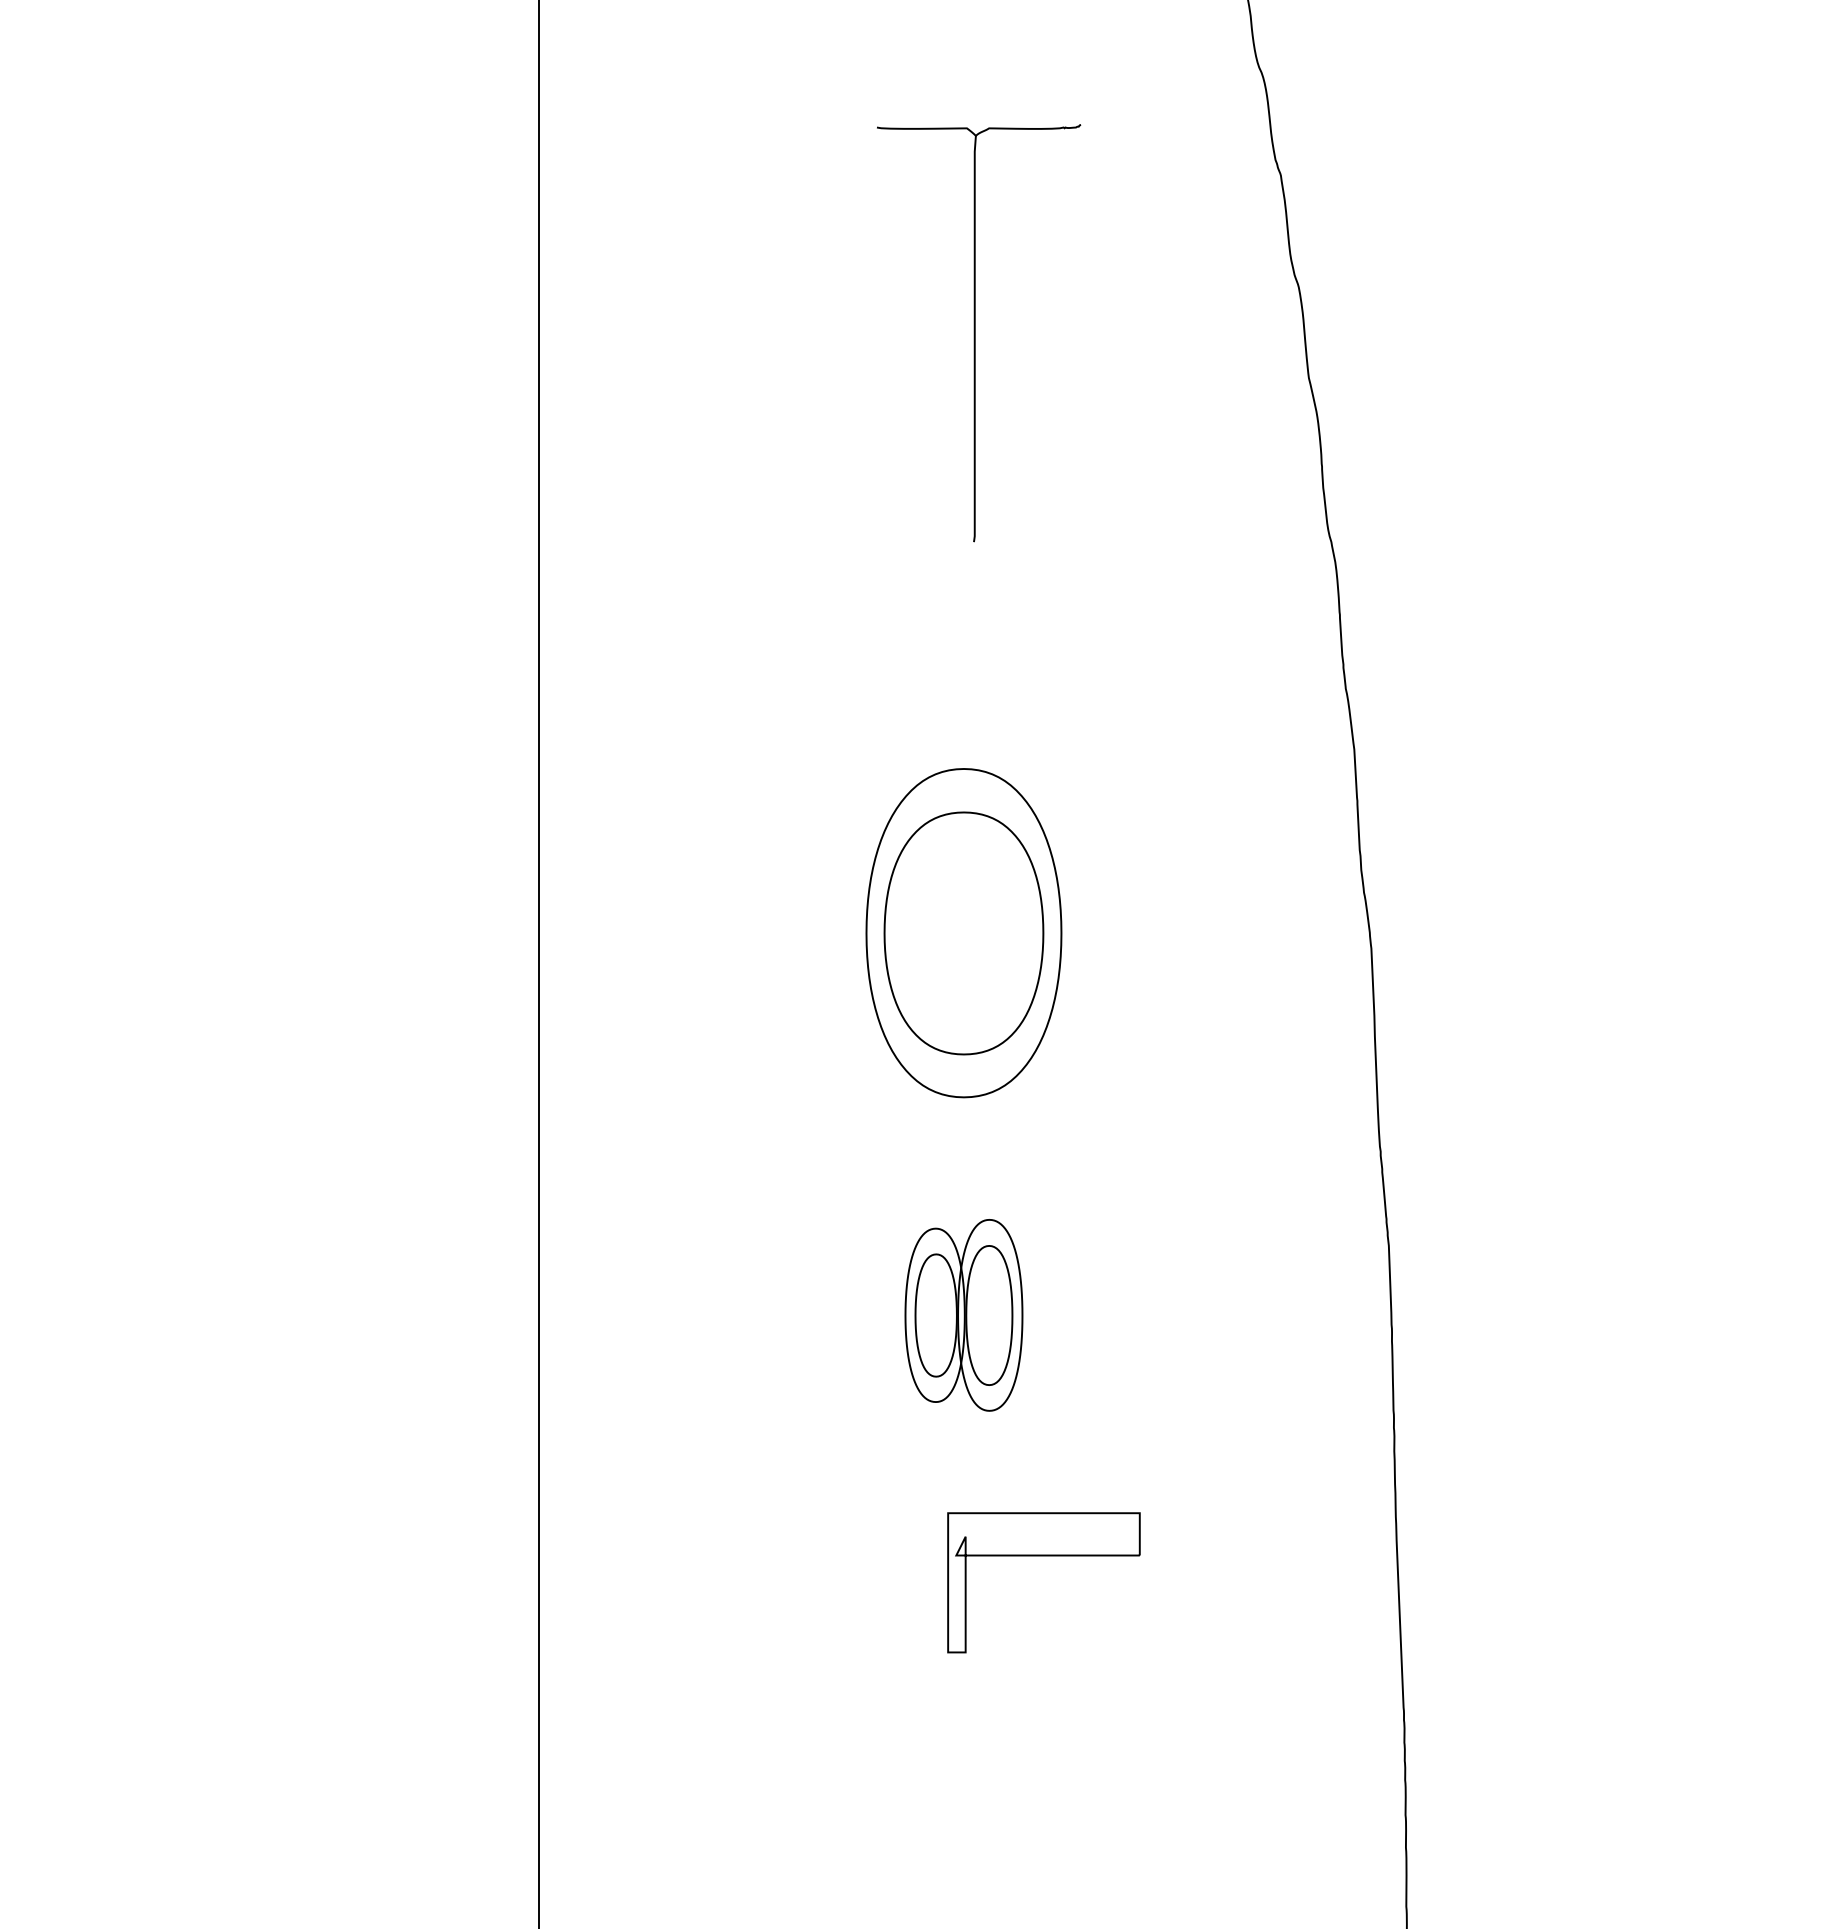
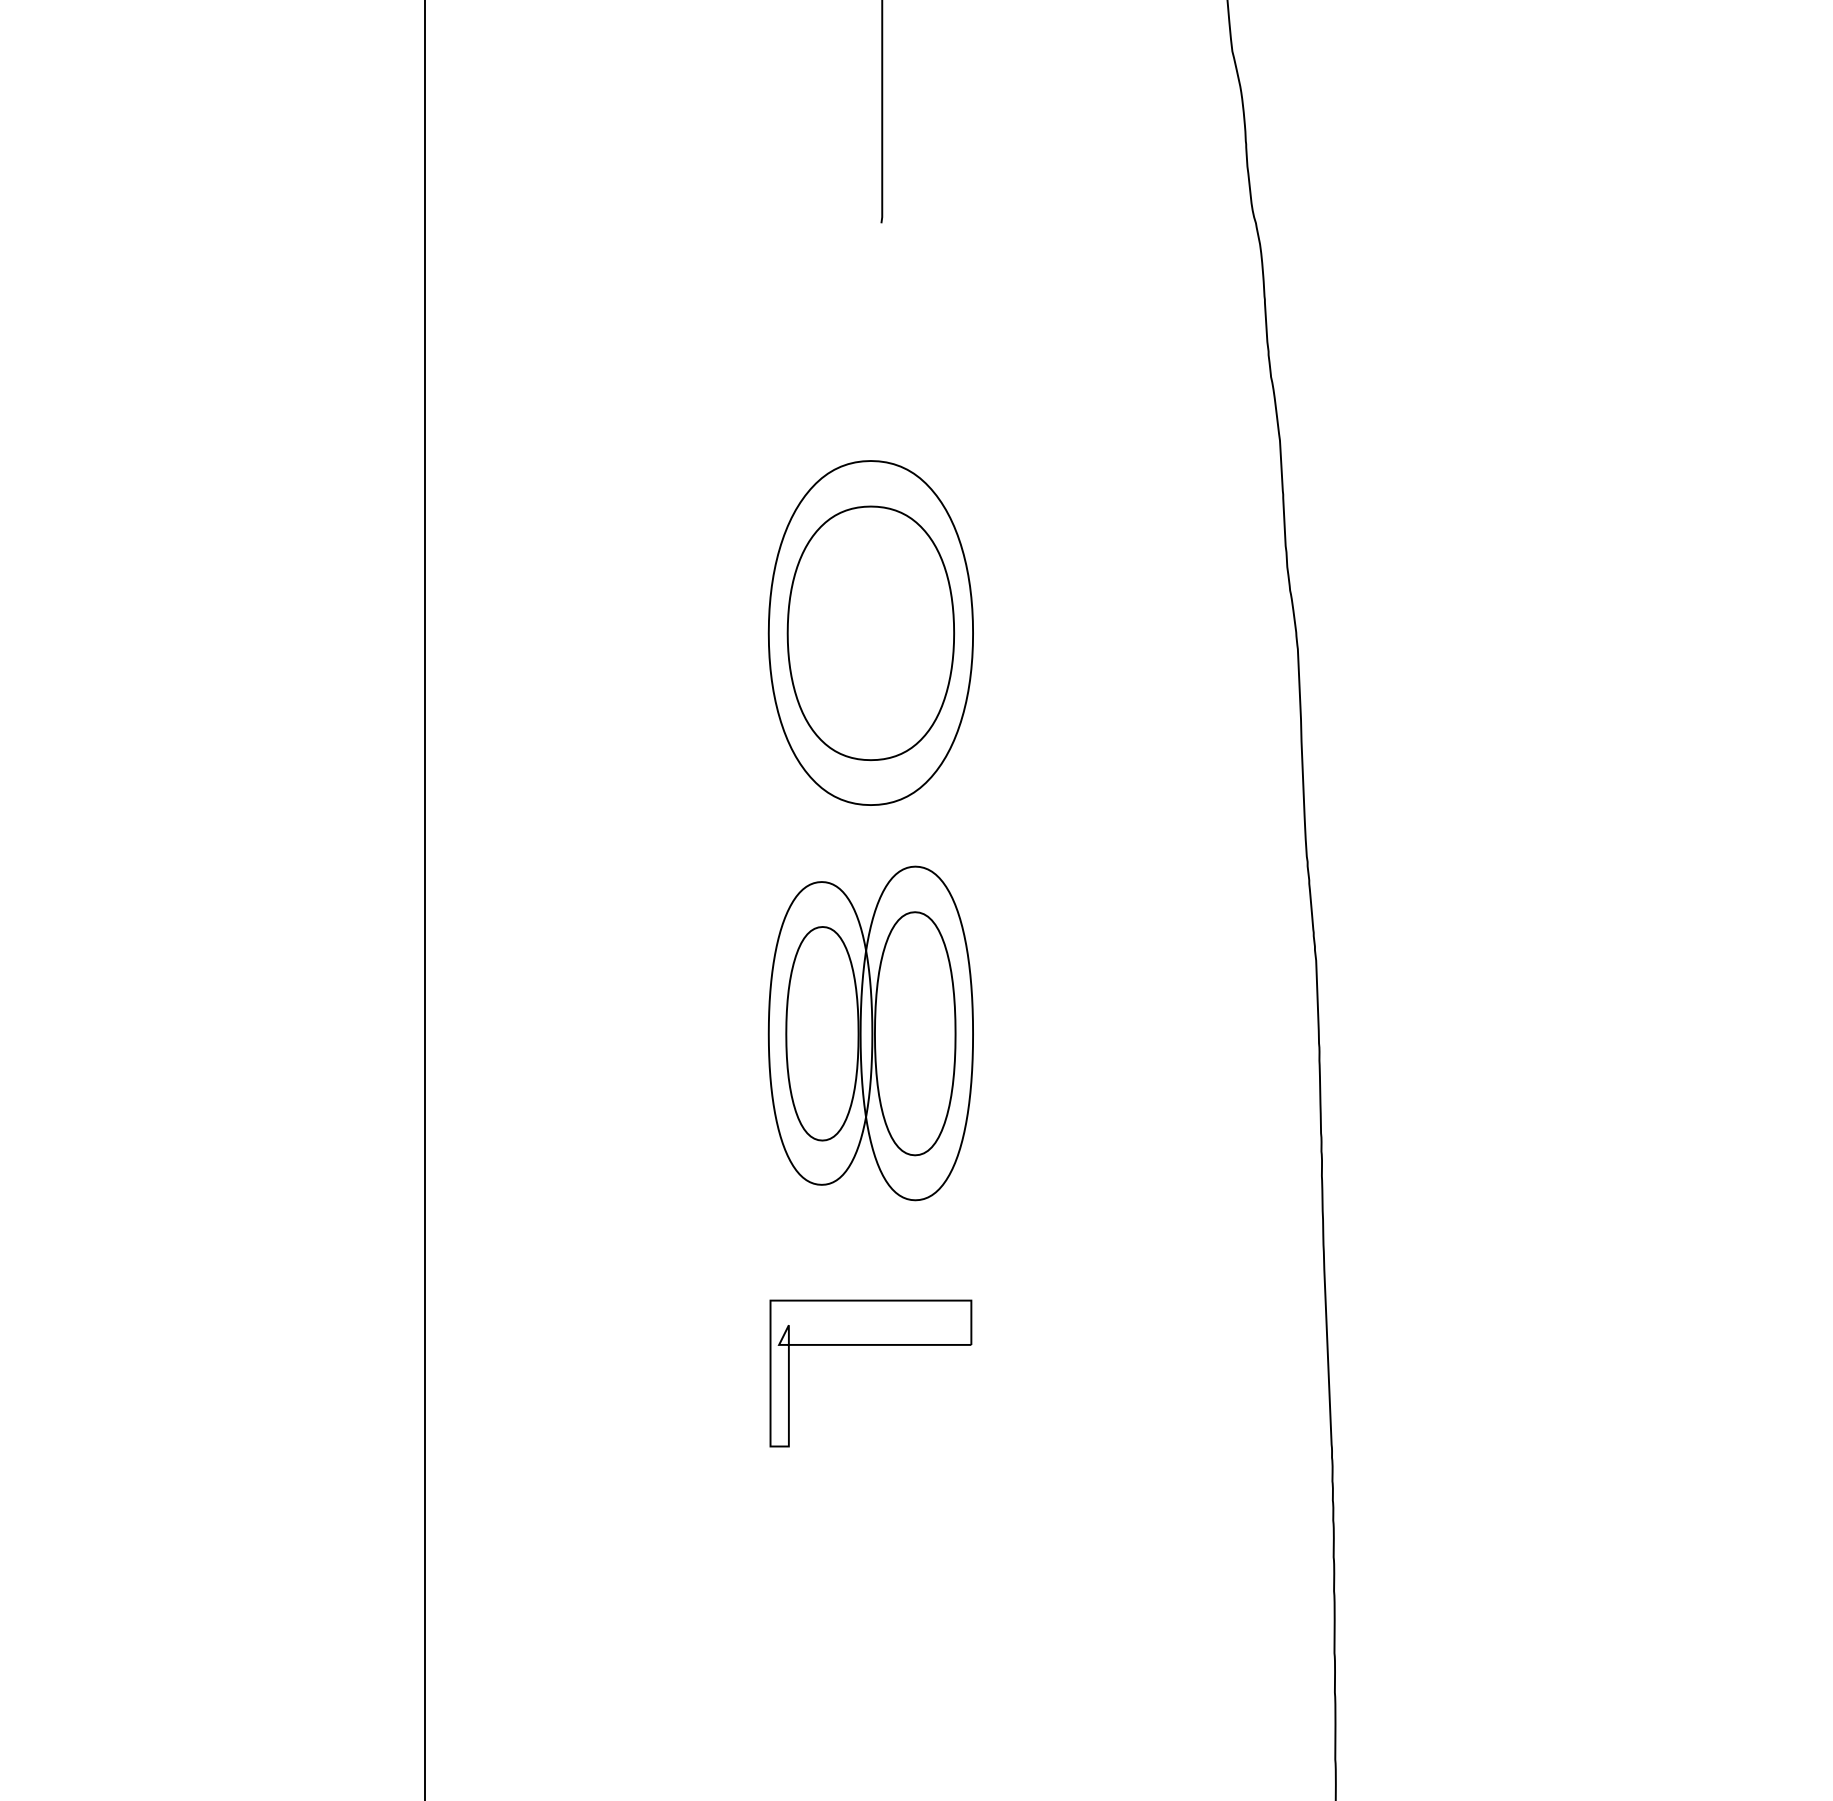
part: (963, 1315) -> (870, 1033), size x1.67
part: (1043, 1556) -> (870, 1345), moved

